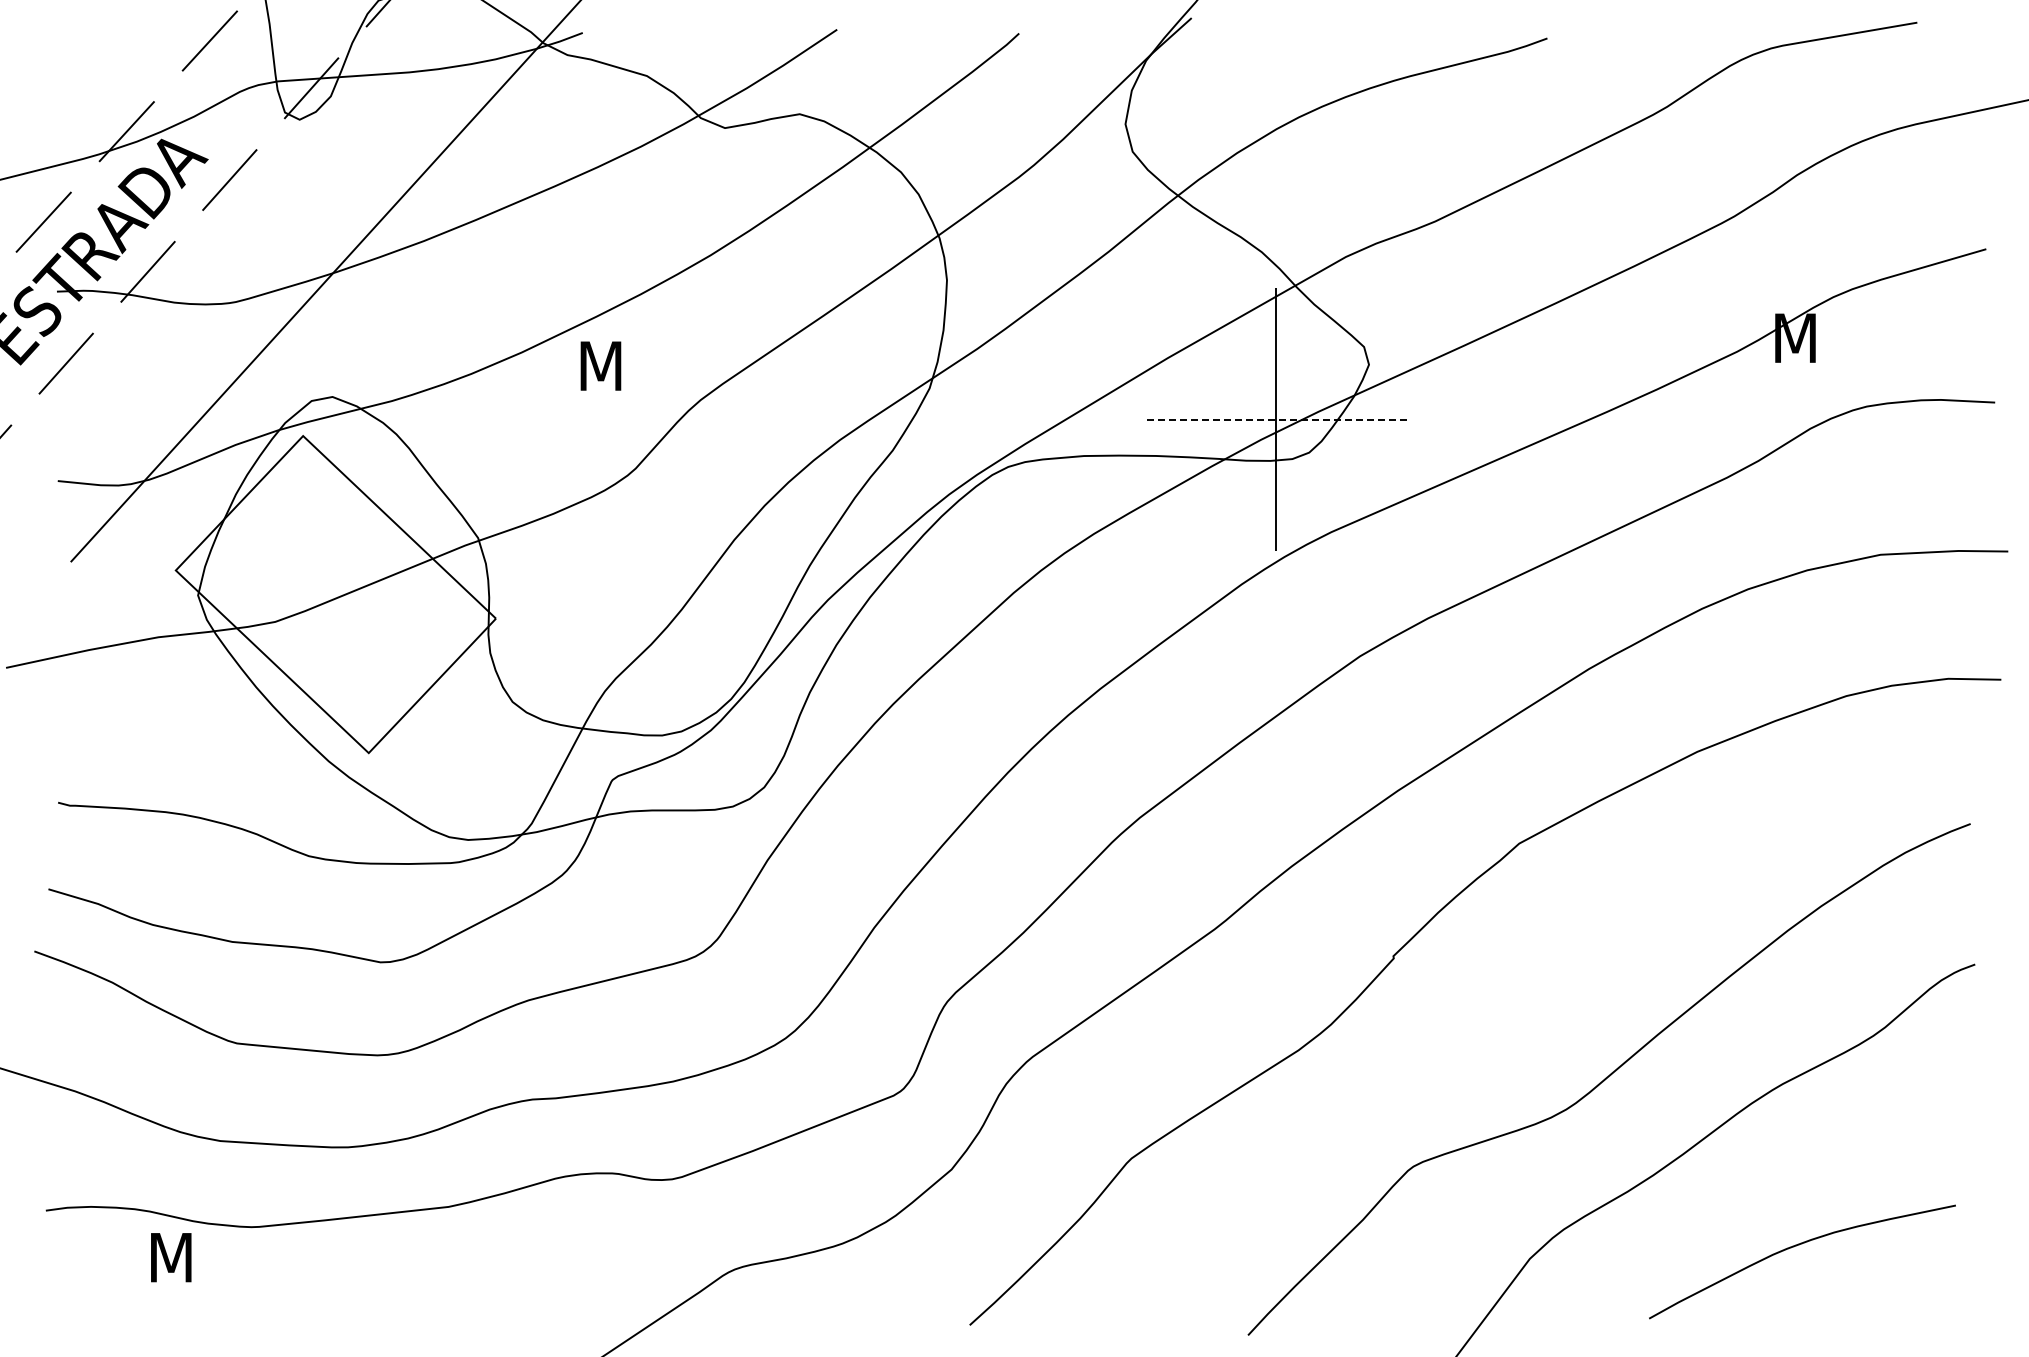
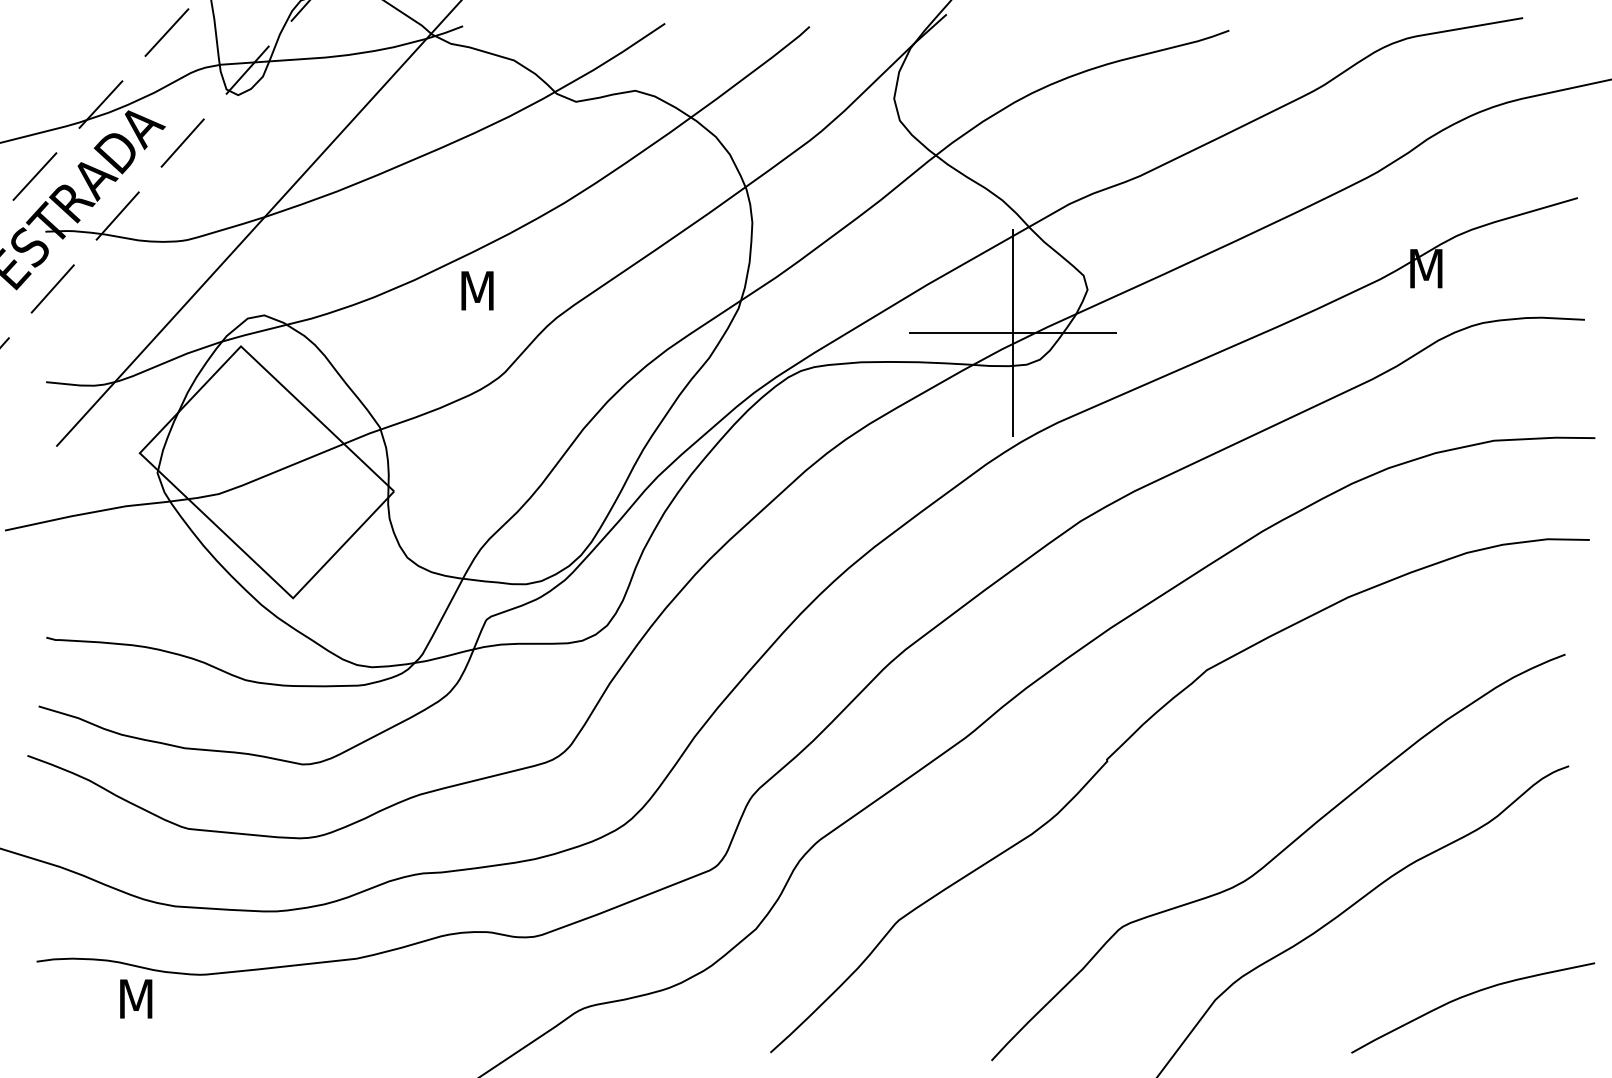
line: (1275, 419) -> (1013, 333), dashed -> solid
curve: (1796, 1246) -> (1468, 995), moved

